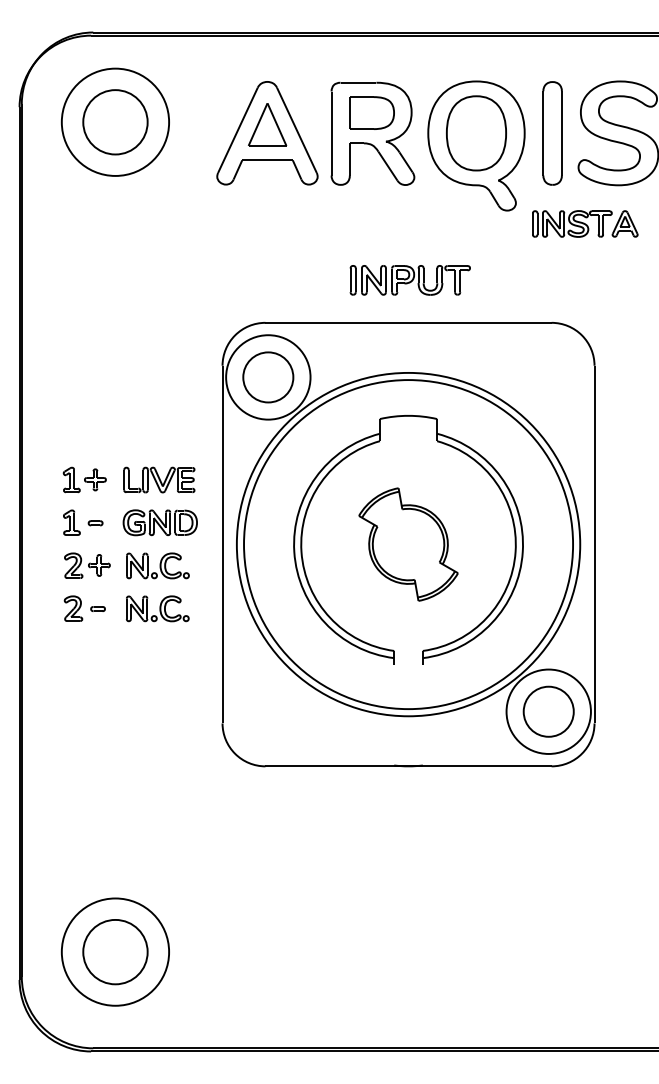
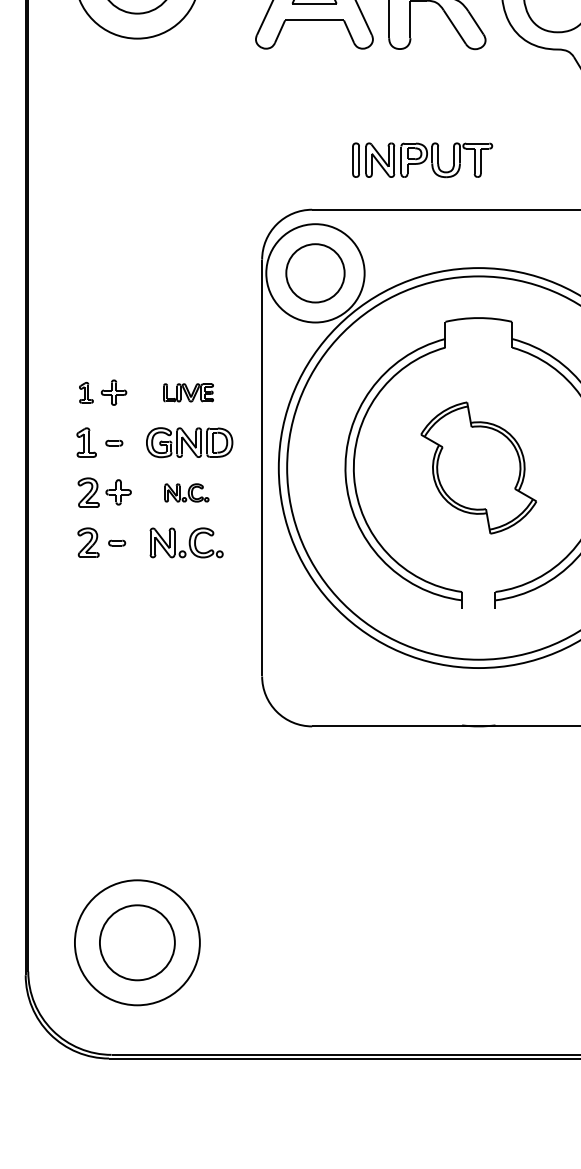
part: (409, 280) -> (421, 160), moved
part: (71, 479) -> (86, 392), size x0.7
part: (159, 479) -> (188, 392), size x0.6
part: (157, 565) -> (186, 492), size x0.6

